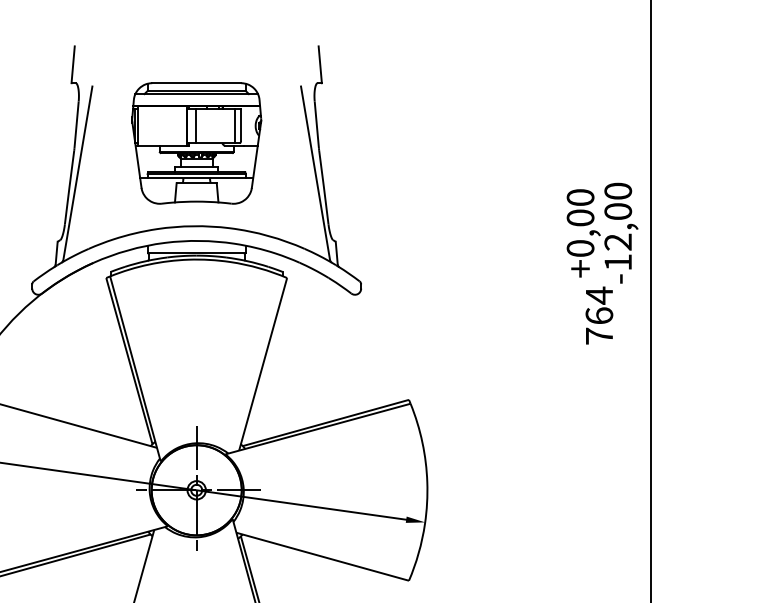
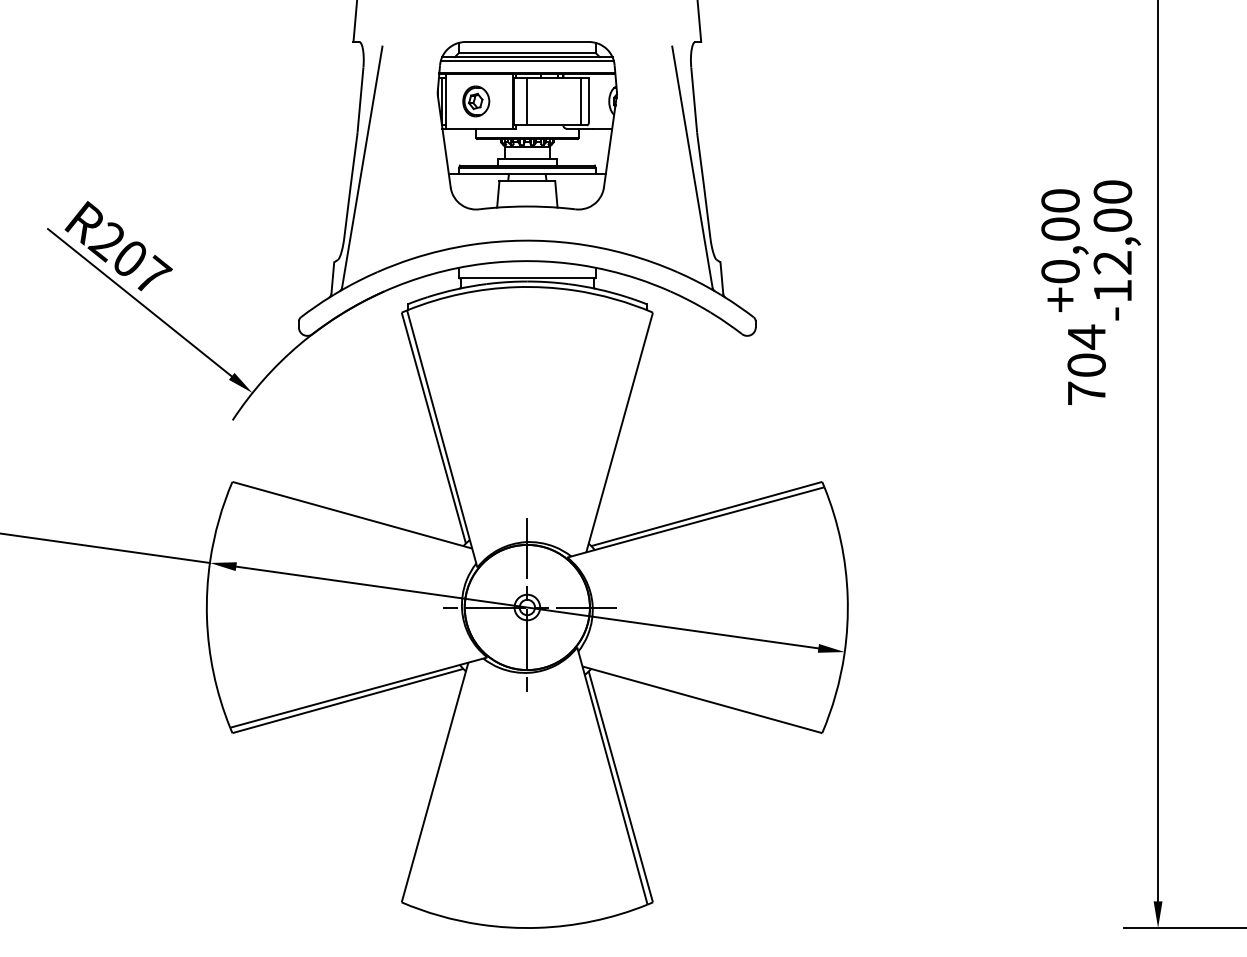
line: (196, 97) -> (526, 61), added
part: (160, 126) -> (476, 101), added
text: (599, 315) -> (1086, 364), 764 -> 704

